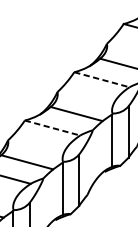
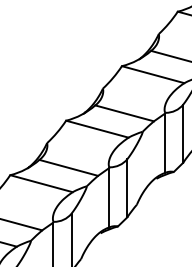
line: (102, 79) -> (153, 74), dashed -> solid
line: (52, 128) -> (97, 129), dashed -> solid

